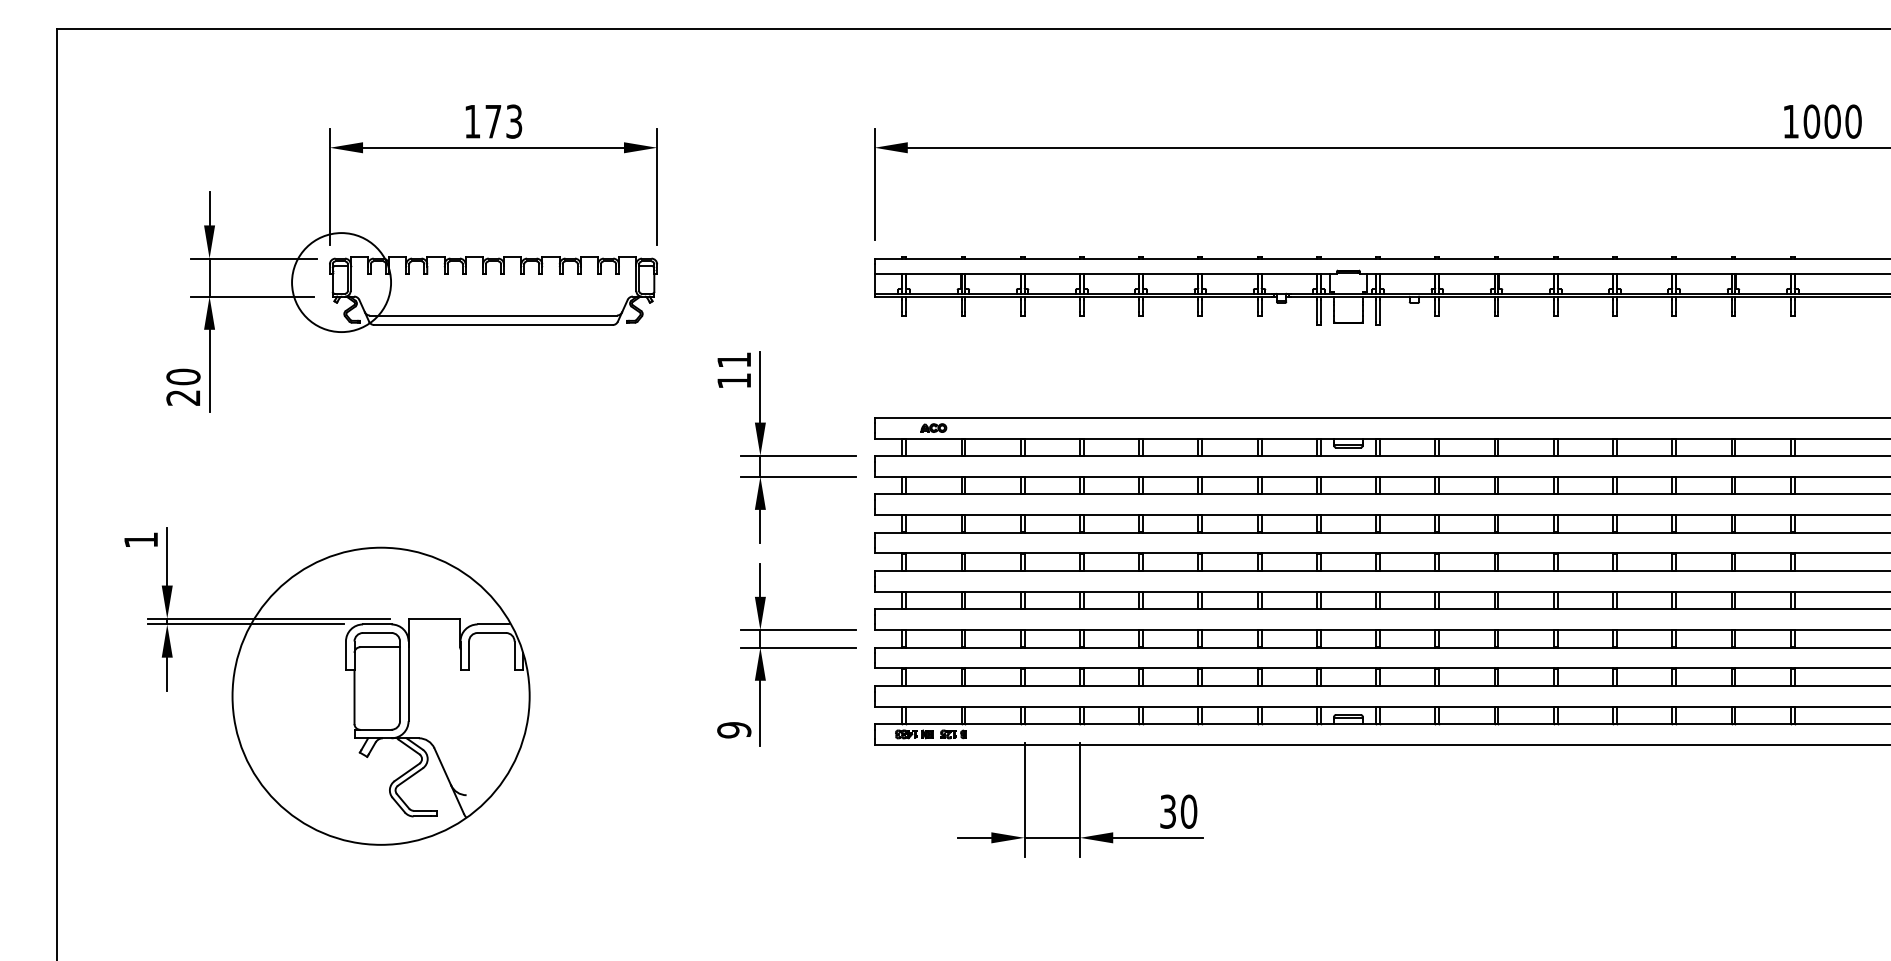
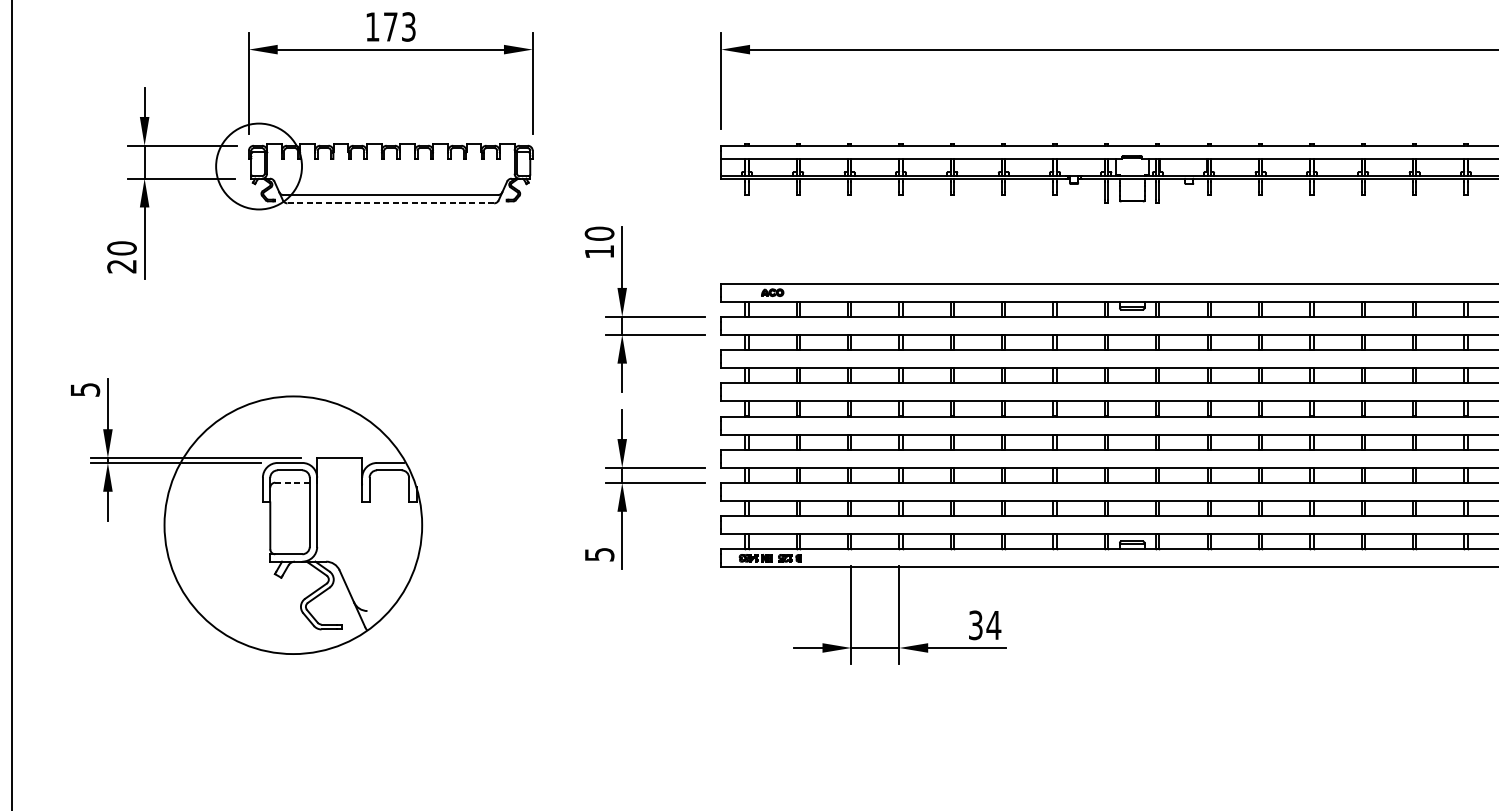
line: (493, 325) -> (390, 203), solid -> dashed
text: (734, 360) -> (599, 234), 11 -> 10
text: (141, 540) -> (85, 390), 1 -> 5
line: (380, 647) -> (292, 482), solid -> dashed
text: (734, 730) -> (599, 554), 9 -> 5
text: (1188, 811) -> (993, 625), 30 -> 34

